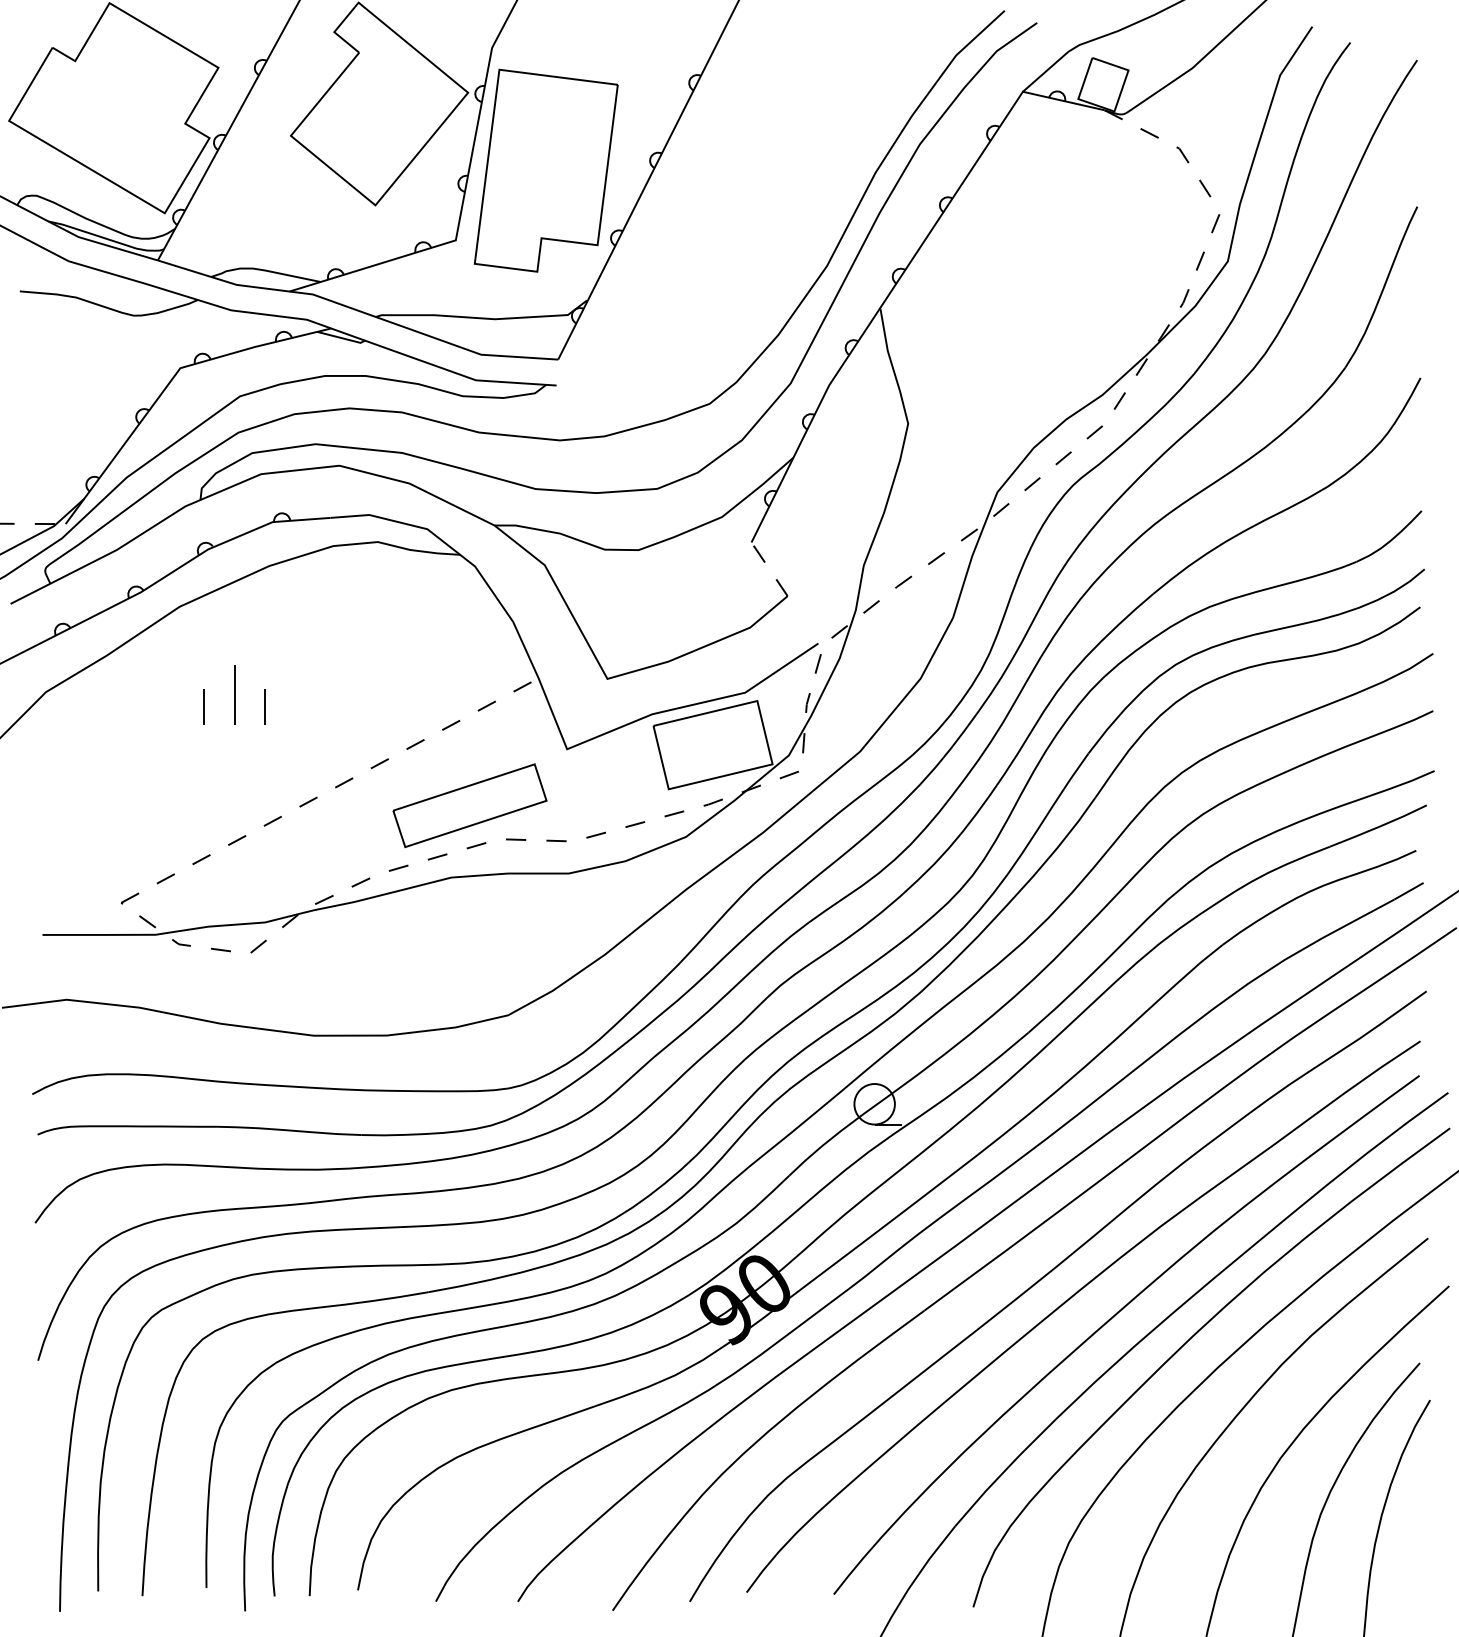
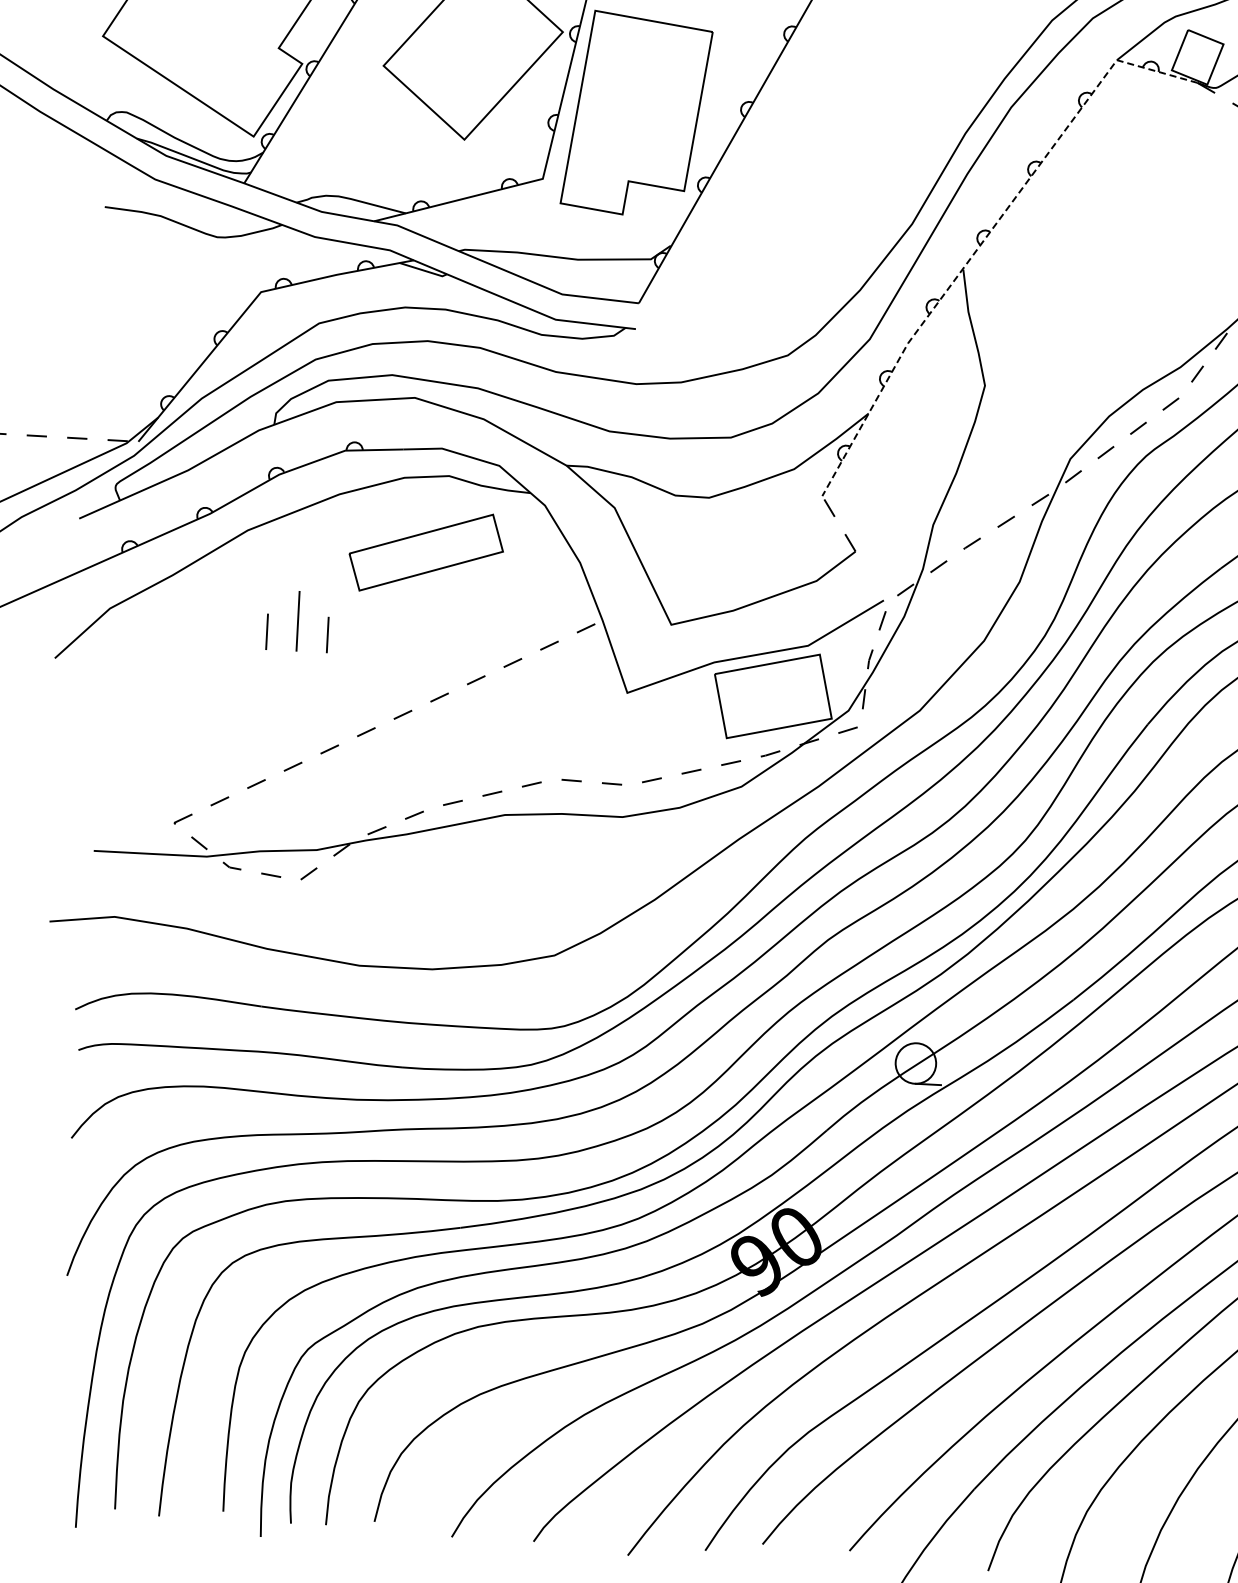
line: (900, 277) -> (984, 239), solid -> dashed
part: (469, 805) -> (425, 552), moved

